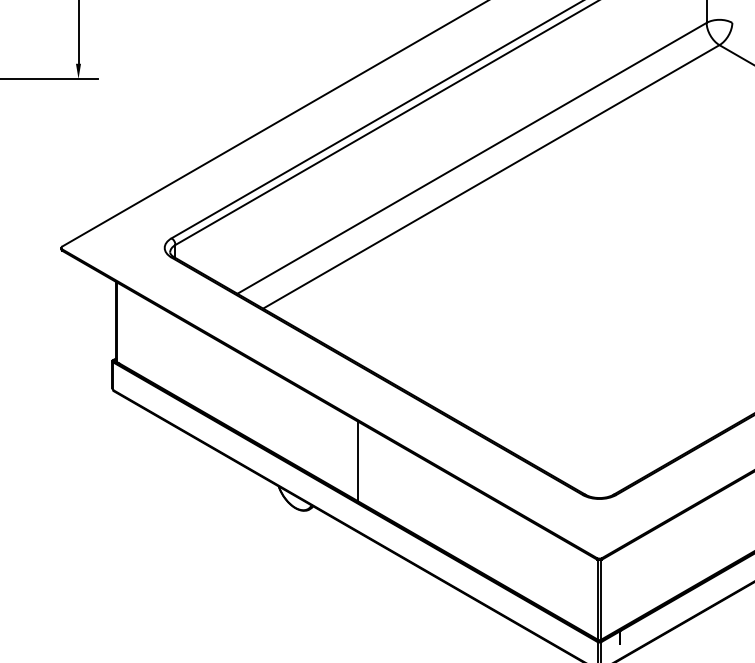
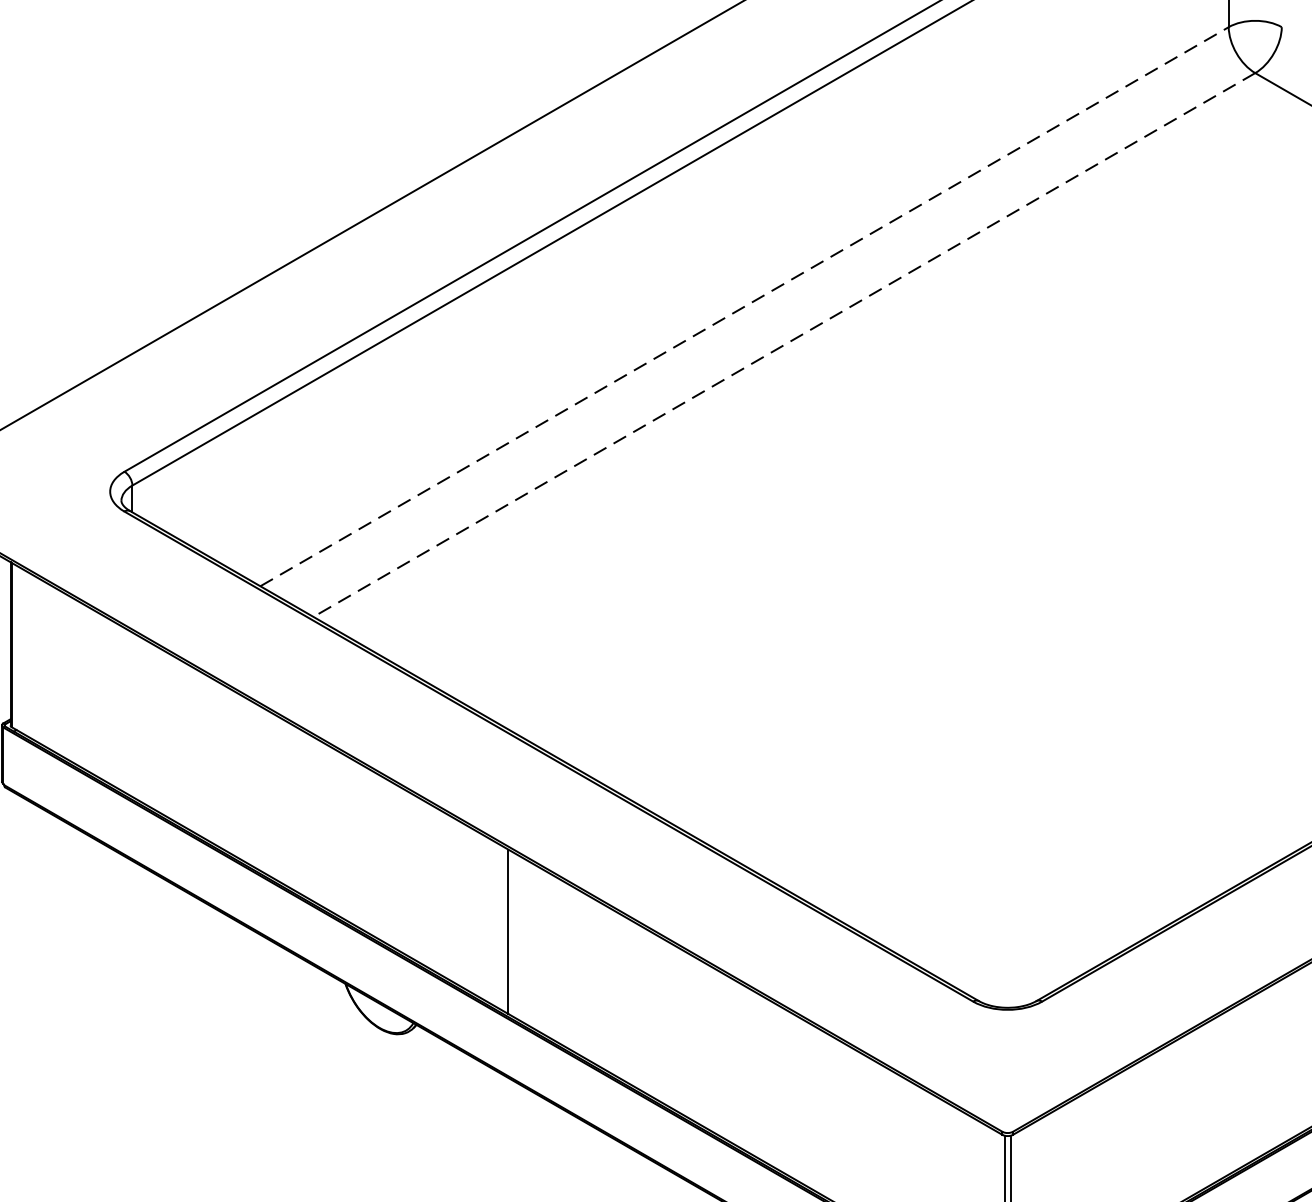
line: (472, 158) -> (745, 307), solid -> dashed
line: (490, 177) -> (782, 346), solid -> dashed

